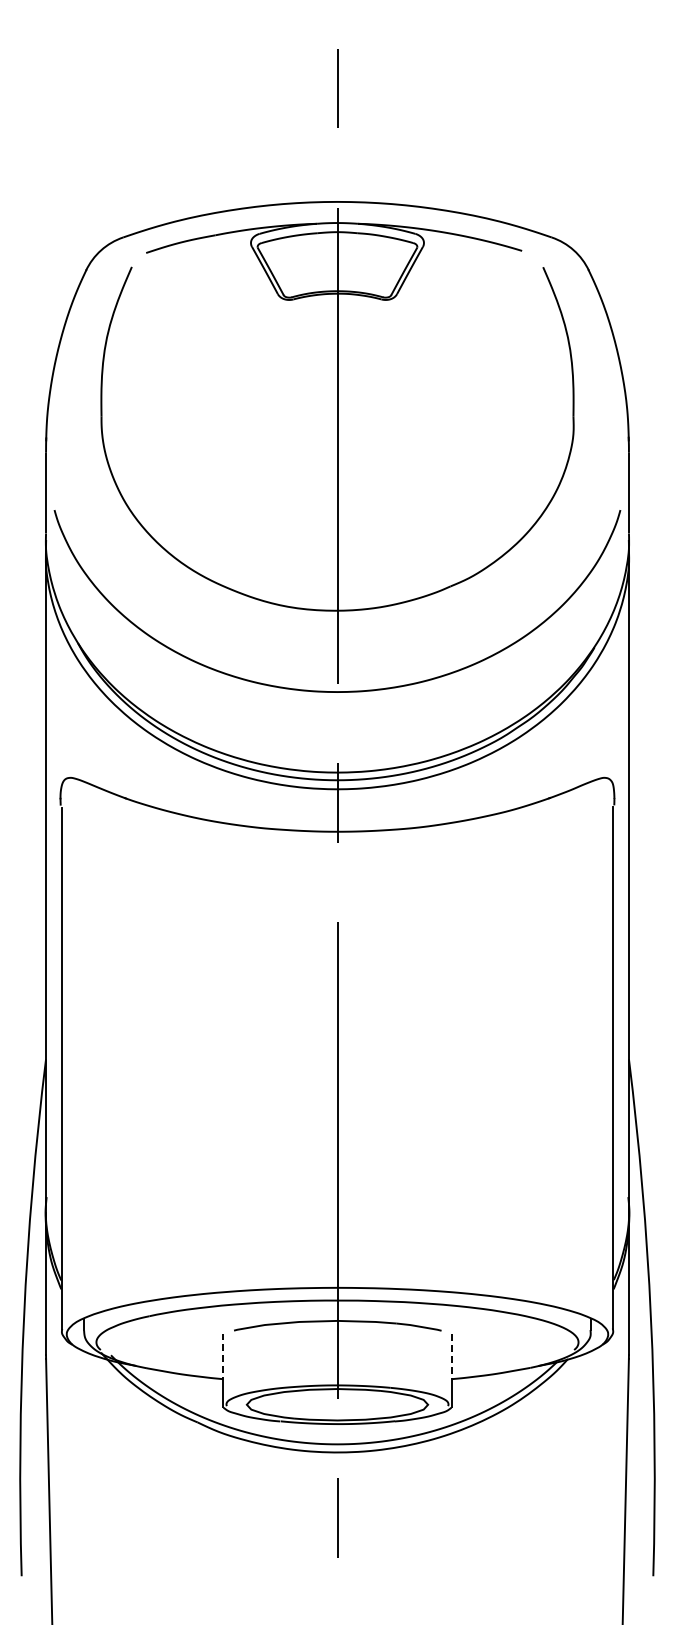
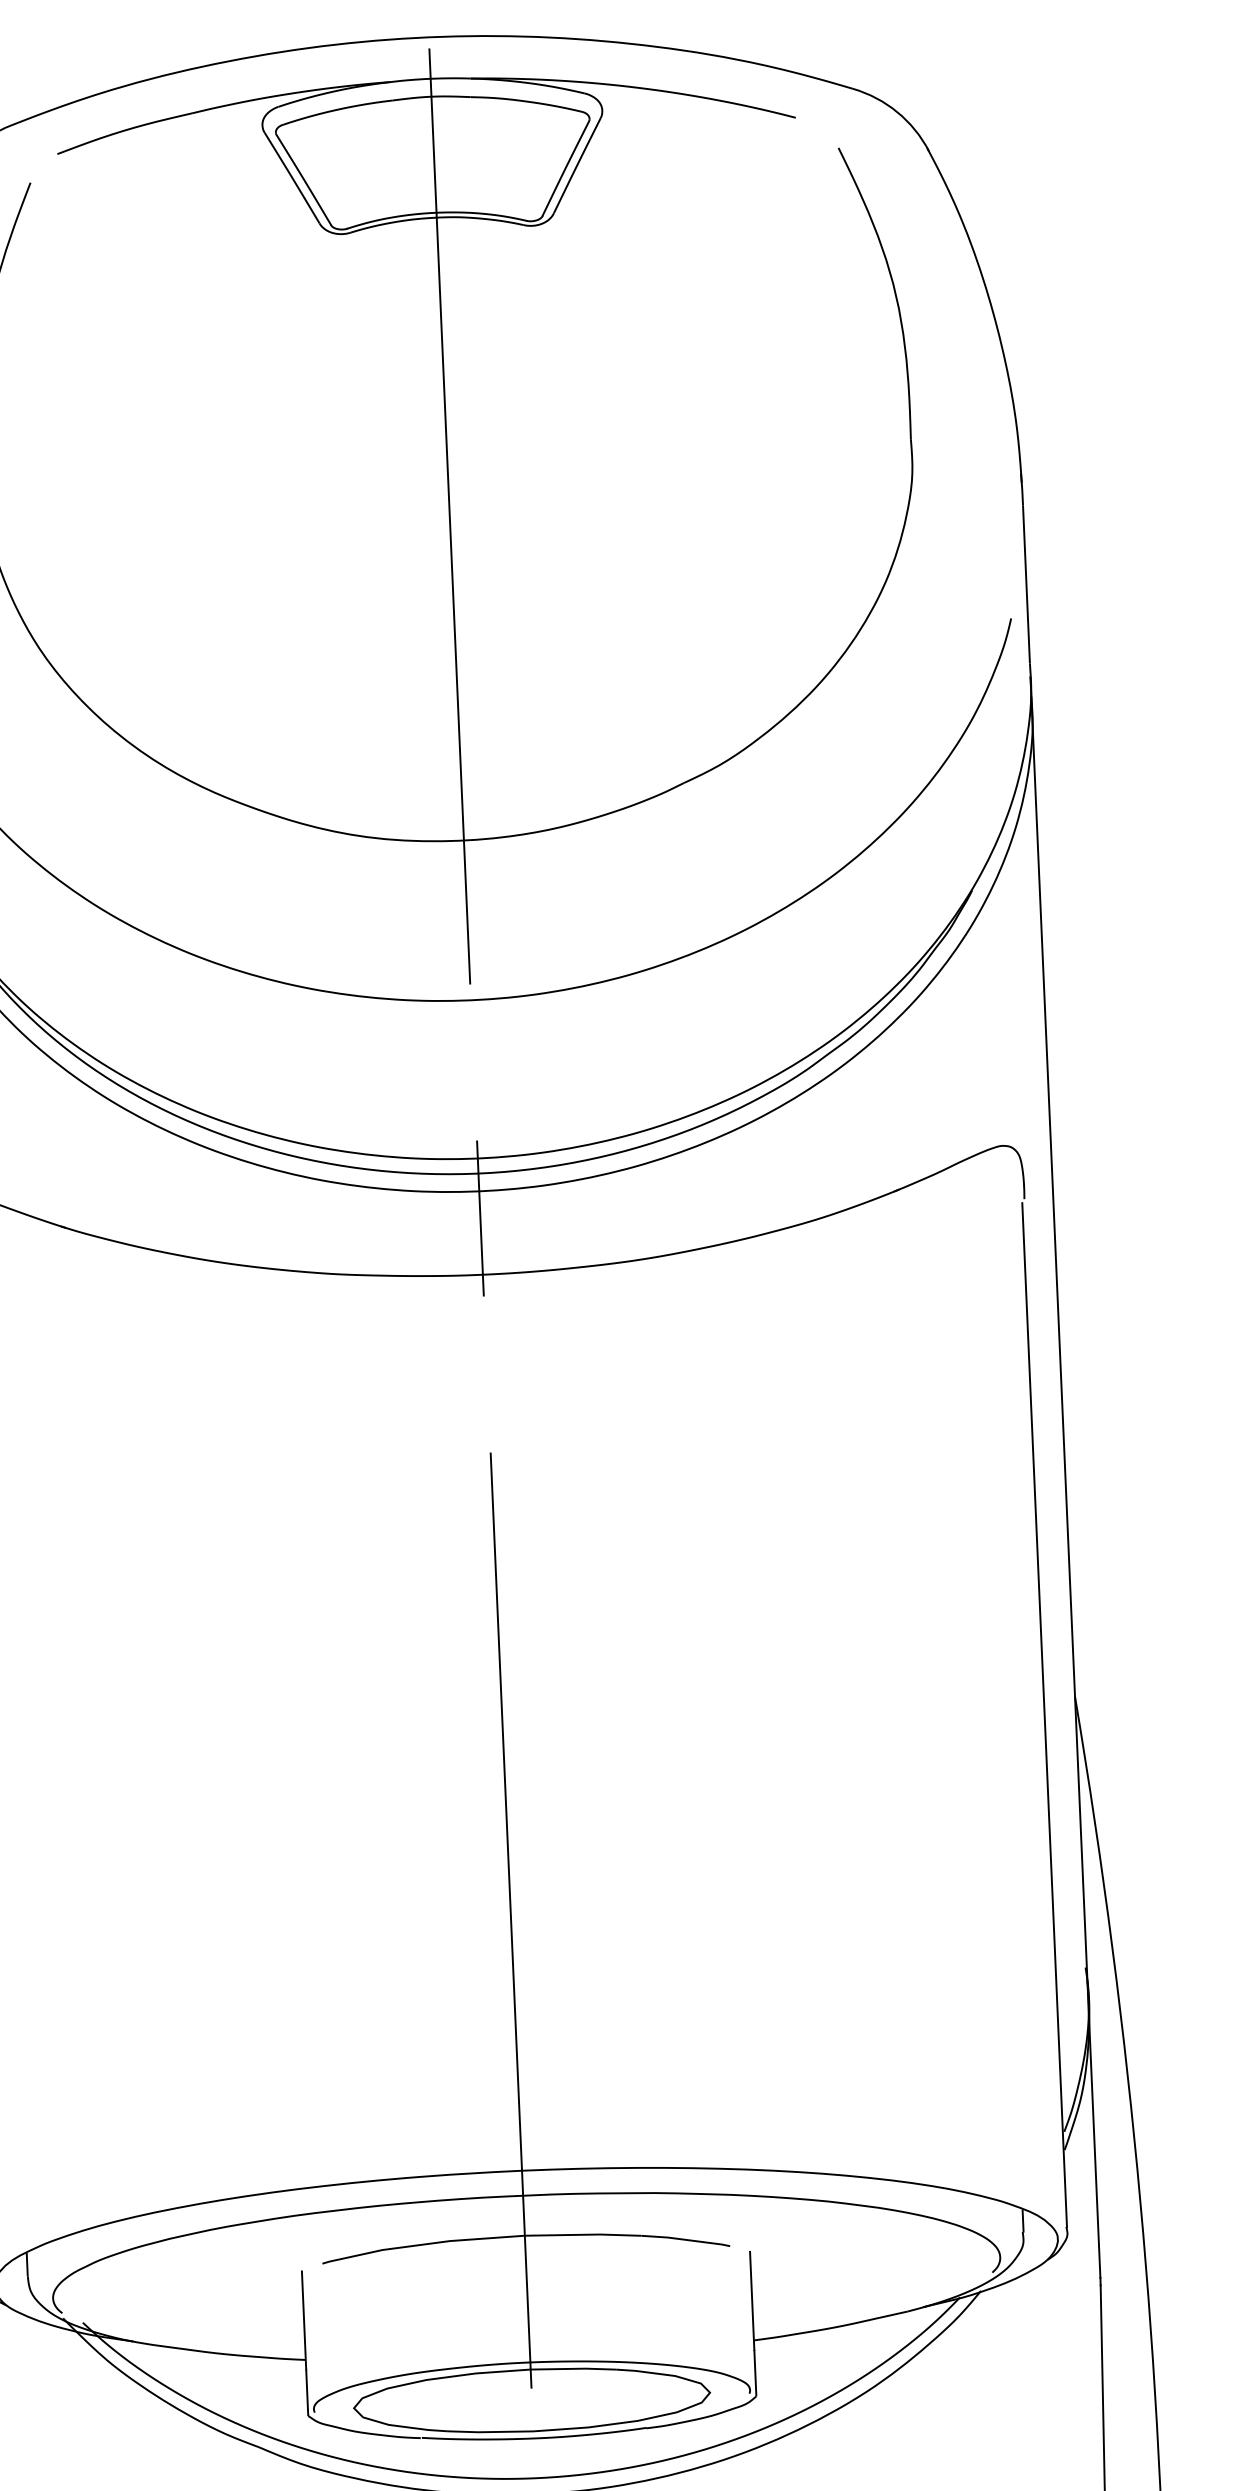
line: (223, 1359) -> (304, 2321), dashed -> solid
line: (451, 1359) -> (752, 2301), dashed -> solid

